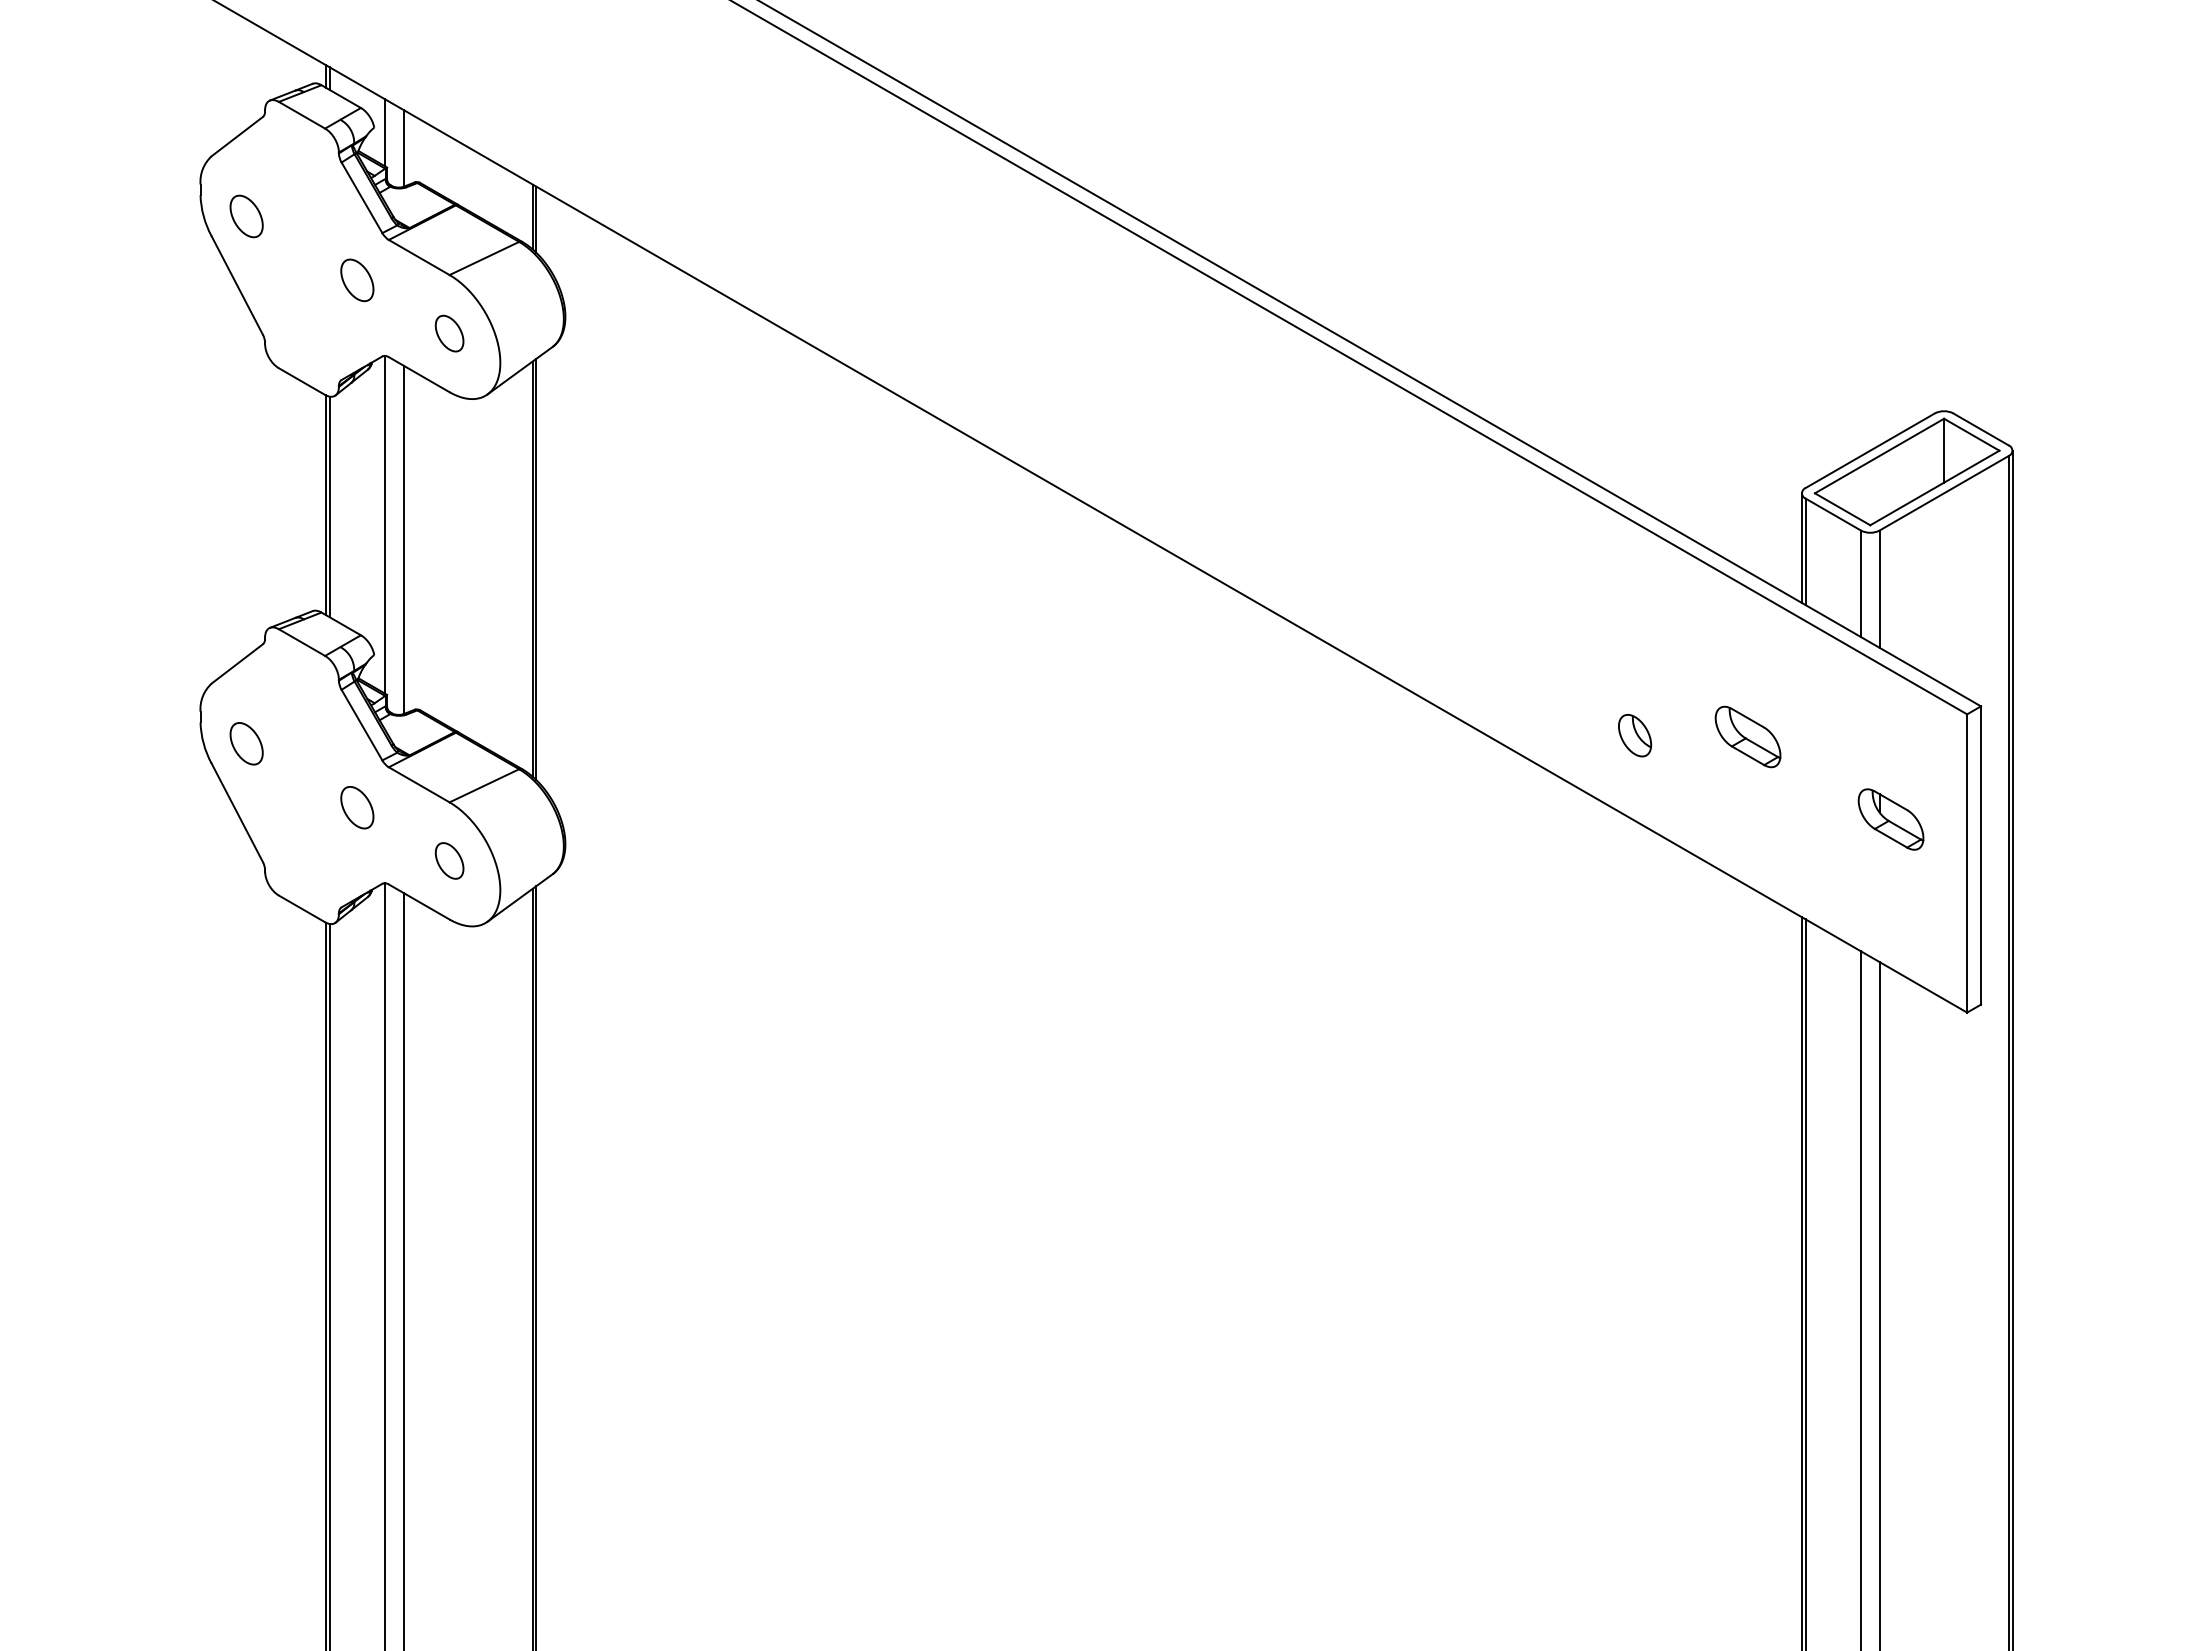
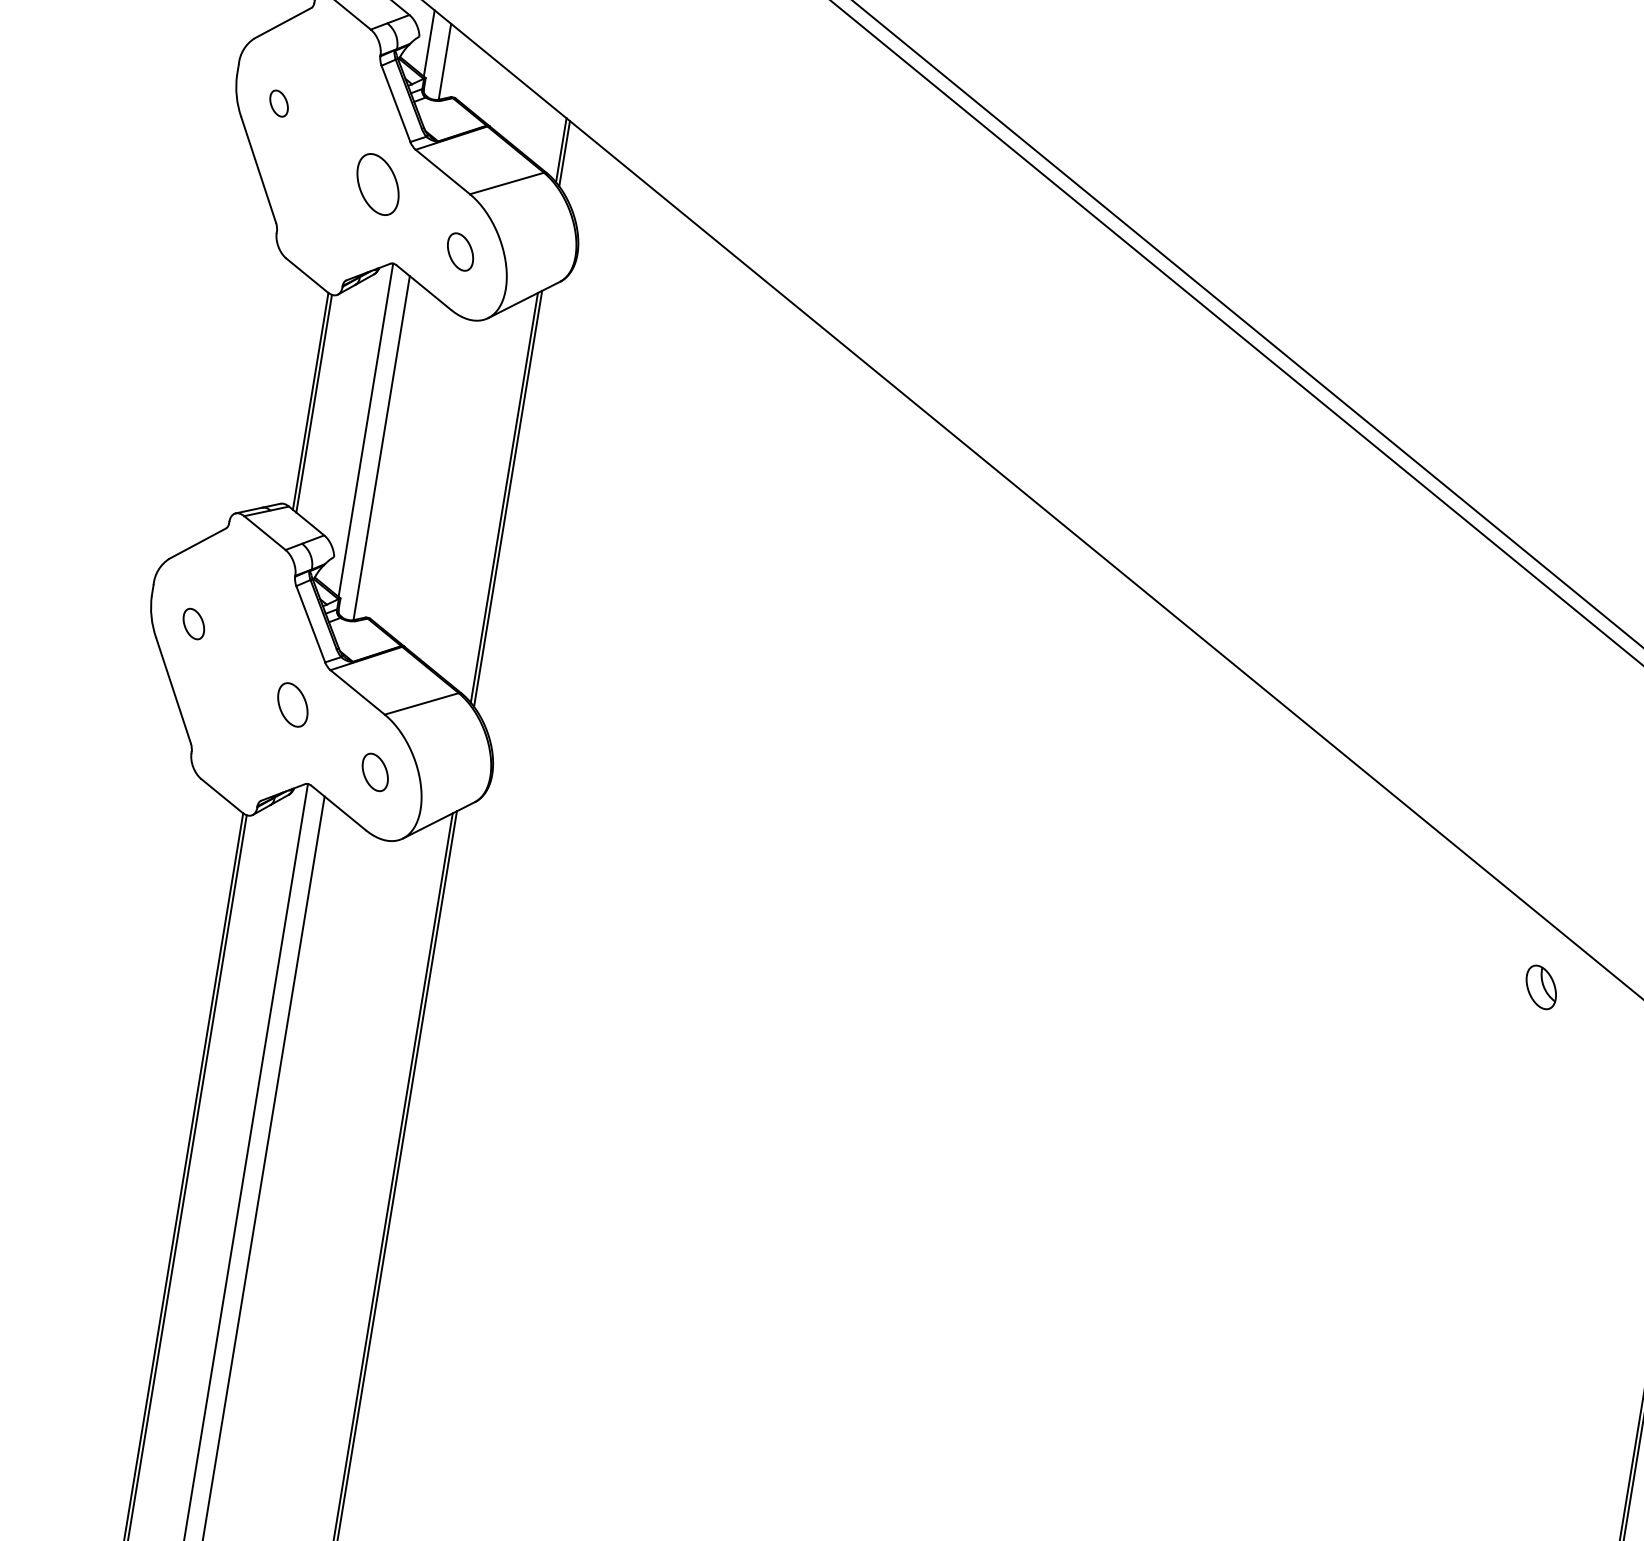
part: (246, 216) -> (279, 103), size x0.6
part: (357, 280) -> (378, 184), size x1.4
part: (1635, 735) -> (1541, 987), moved
part: (246, 743) -> (193, 623), size x0.7

